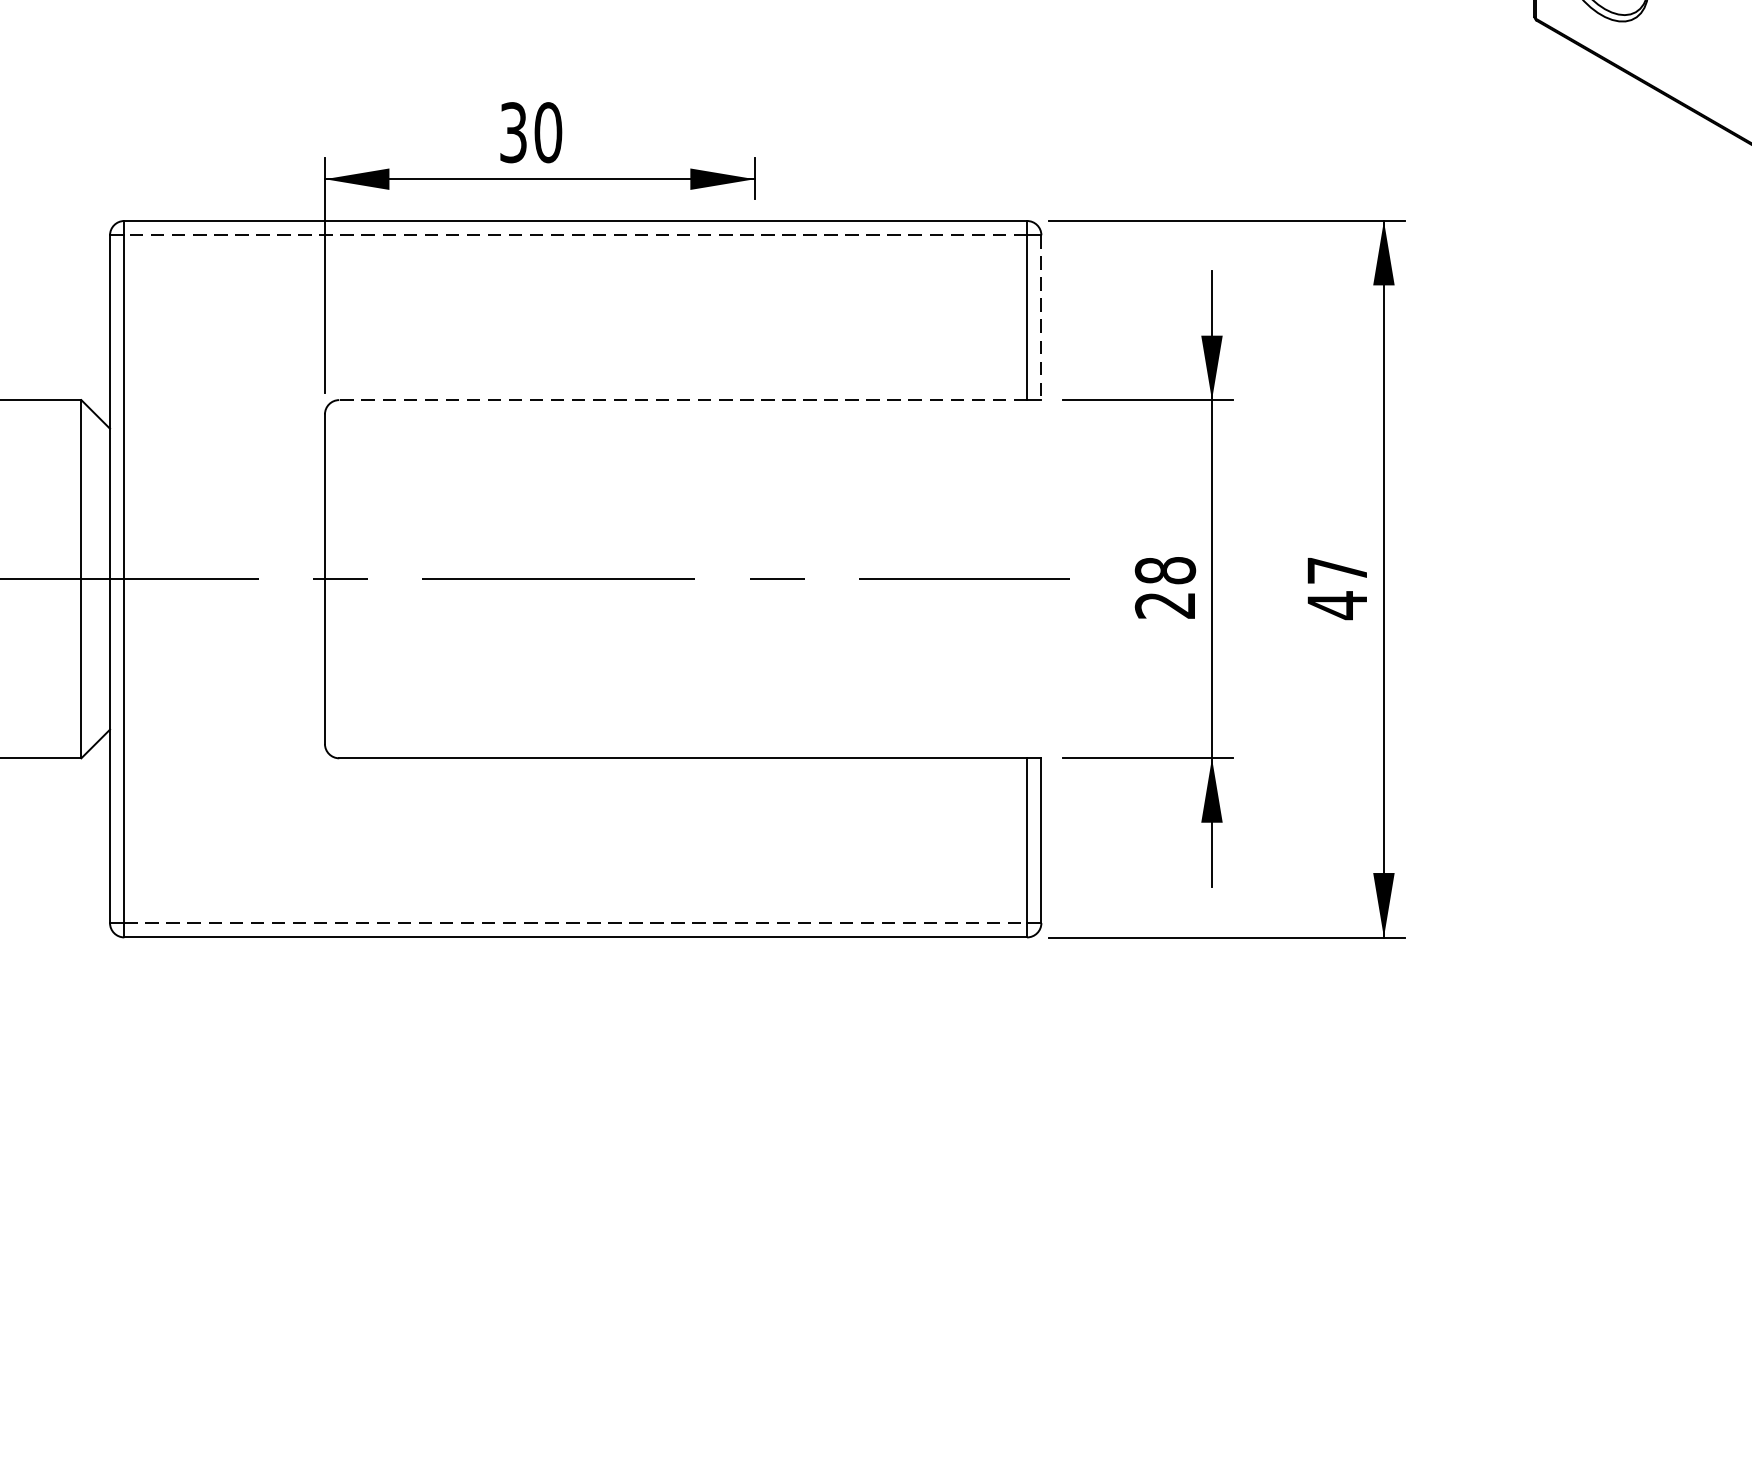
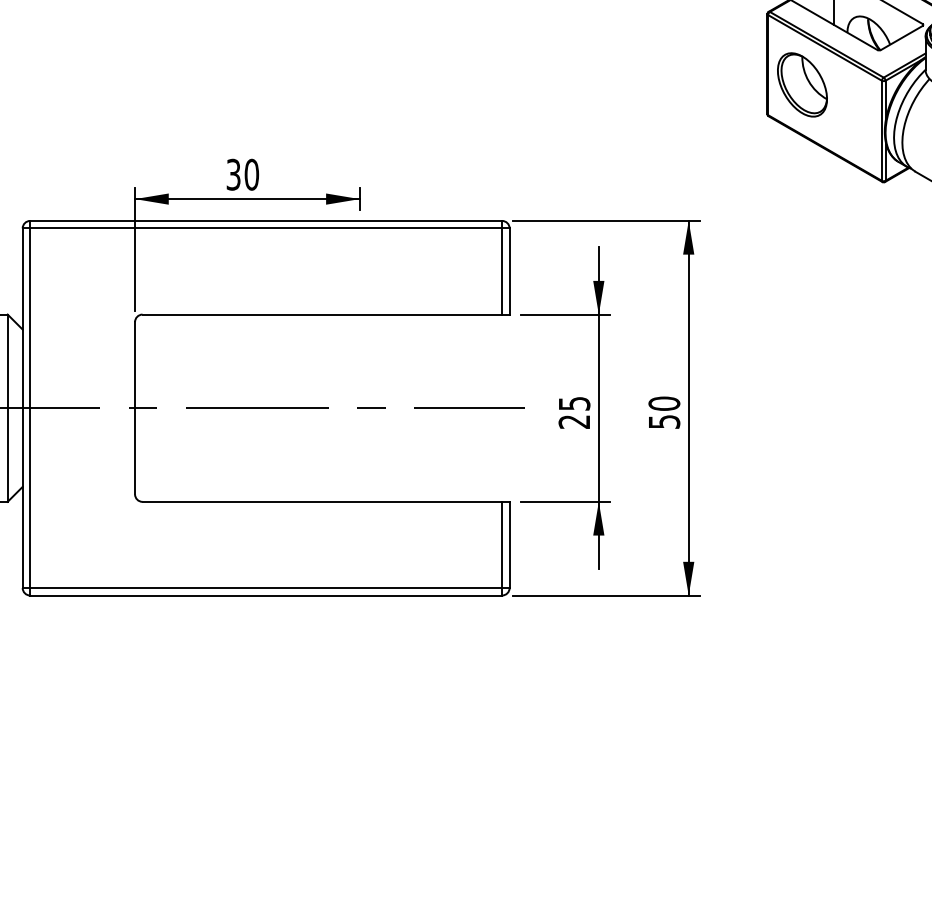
line: (576, 235) -> (266, 228), dashed -> solid
line: (1041, 319) -> (509, 272), dashed -> solid
line: (683, 399) -> (322, 314), dashed -> solid
text: (1165, 570) -> (574, 403), 28 -> 25
text: (1337, 587) -> (664, 412), 47 -> 50
line: (576, 923) -> (266, 588), dashed -> solid

